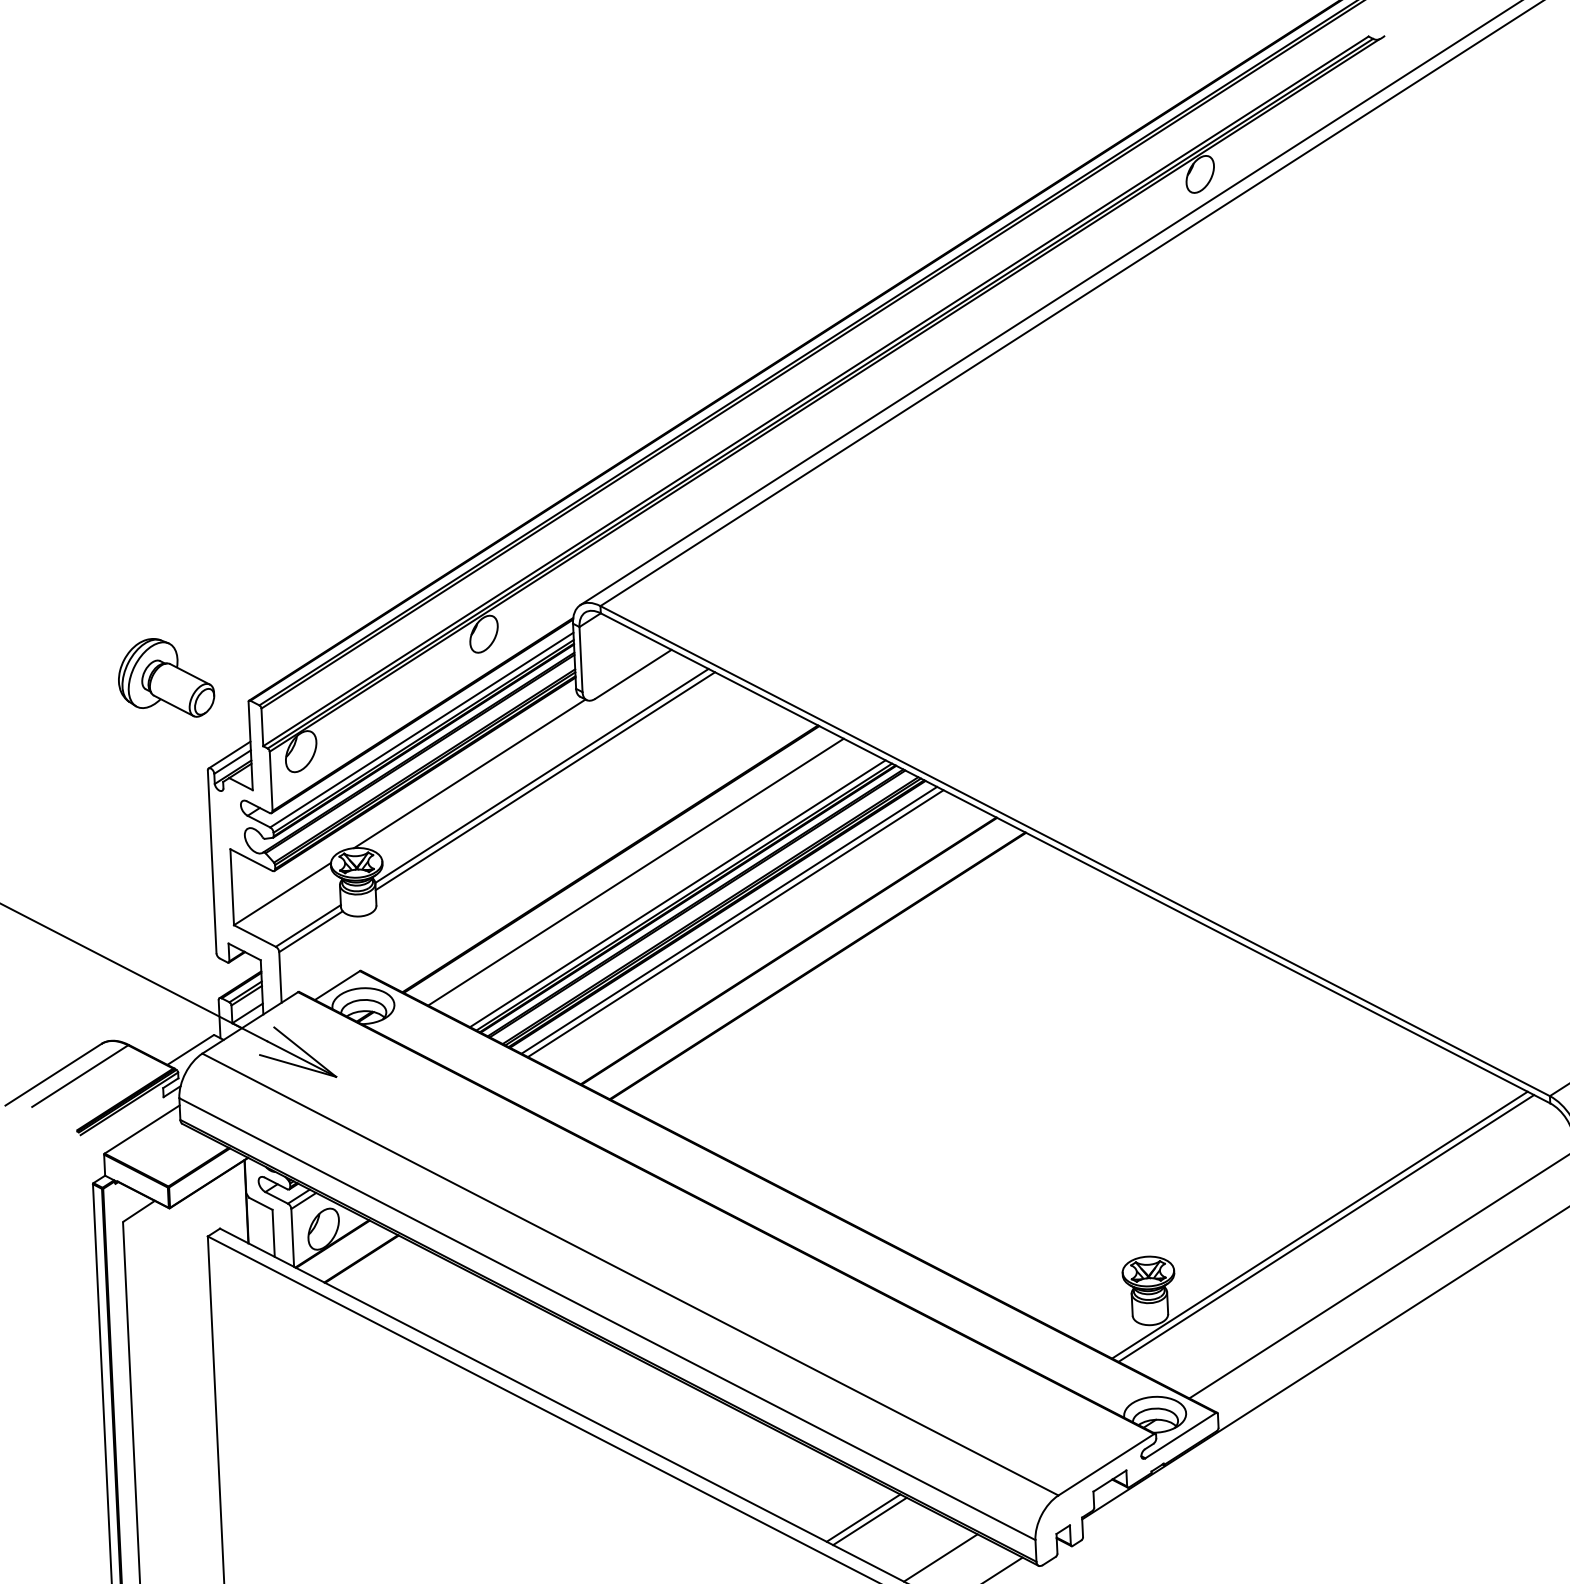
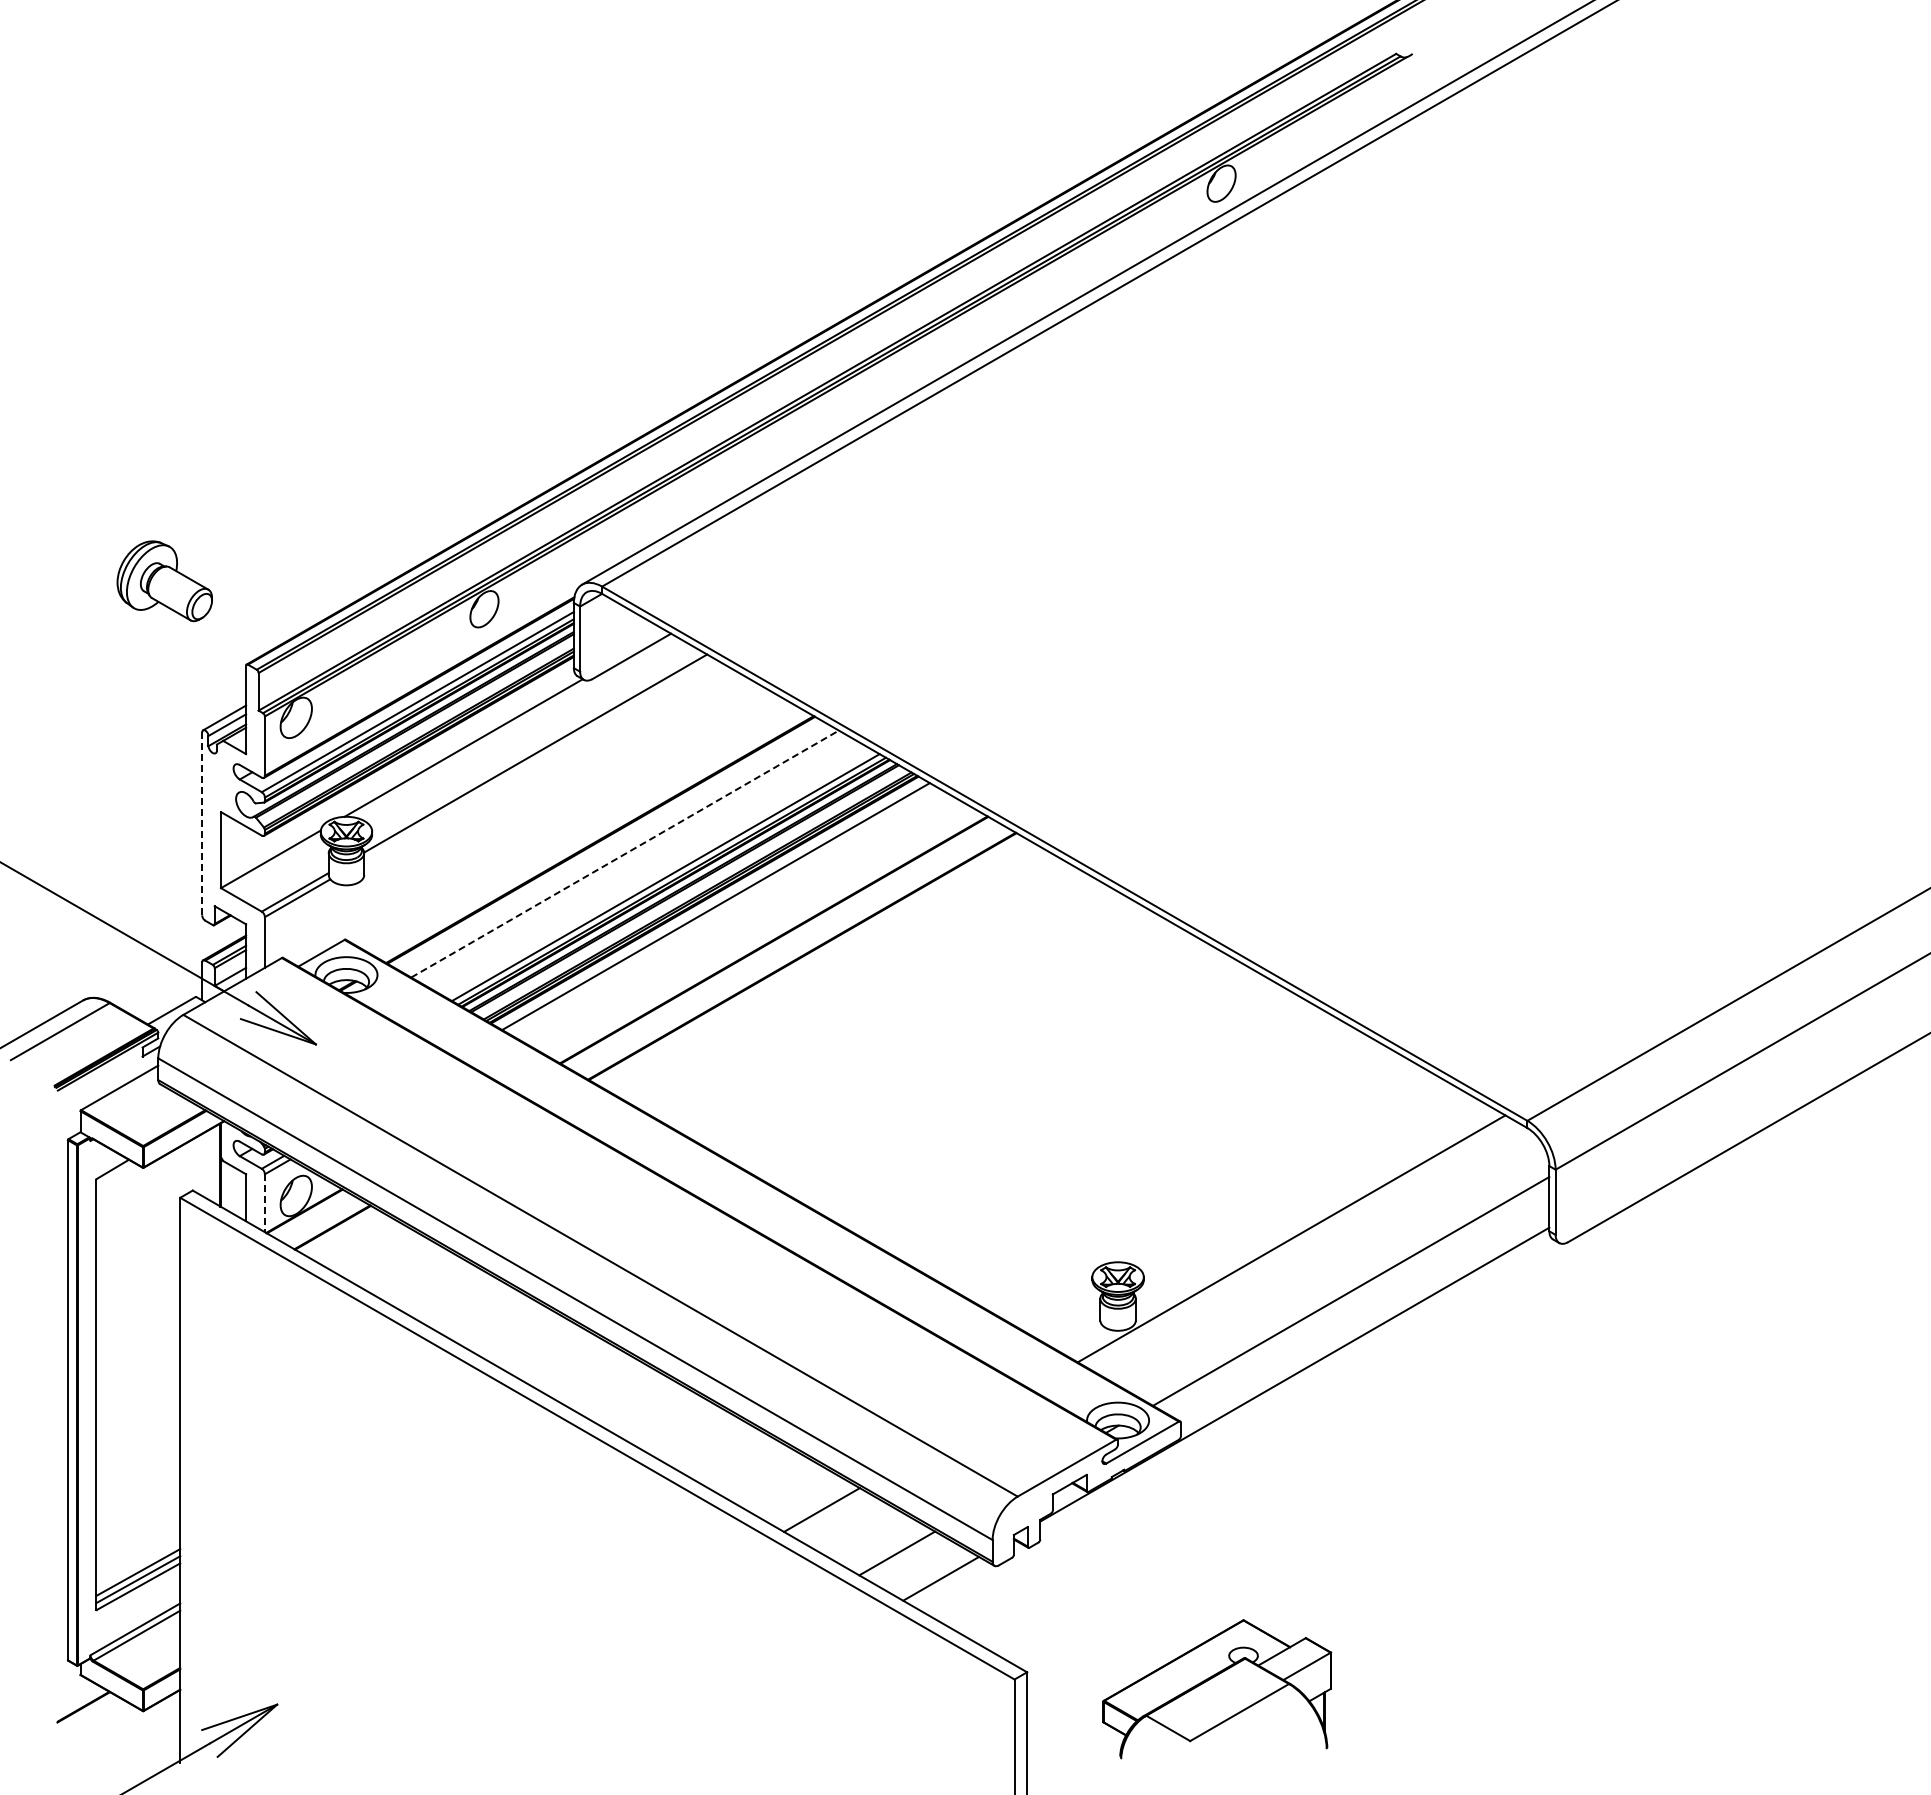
part: (165, 678) -> (164, 581), moved
line: (545, 780) -> (538, 758), removed
line: (212, 861) -> (202, 823), solid -> dashed
line: (636, 872) -> (625, 854), solid -> dashed
line: (735, 922) -> (722, 909), removed
line: (1325, 1228) -> (1297, 1242), removed
line: (292, 1238) -> (264, 1203), solid -> dashed
line: (870, 1521) -> (828, 1513), removed

